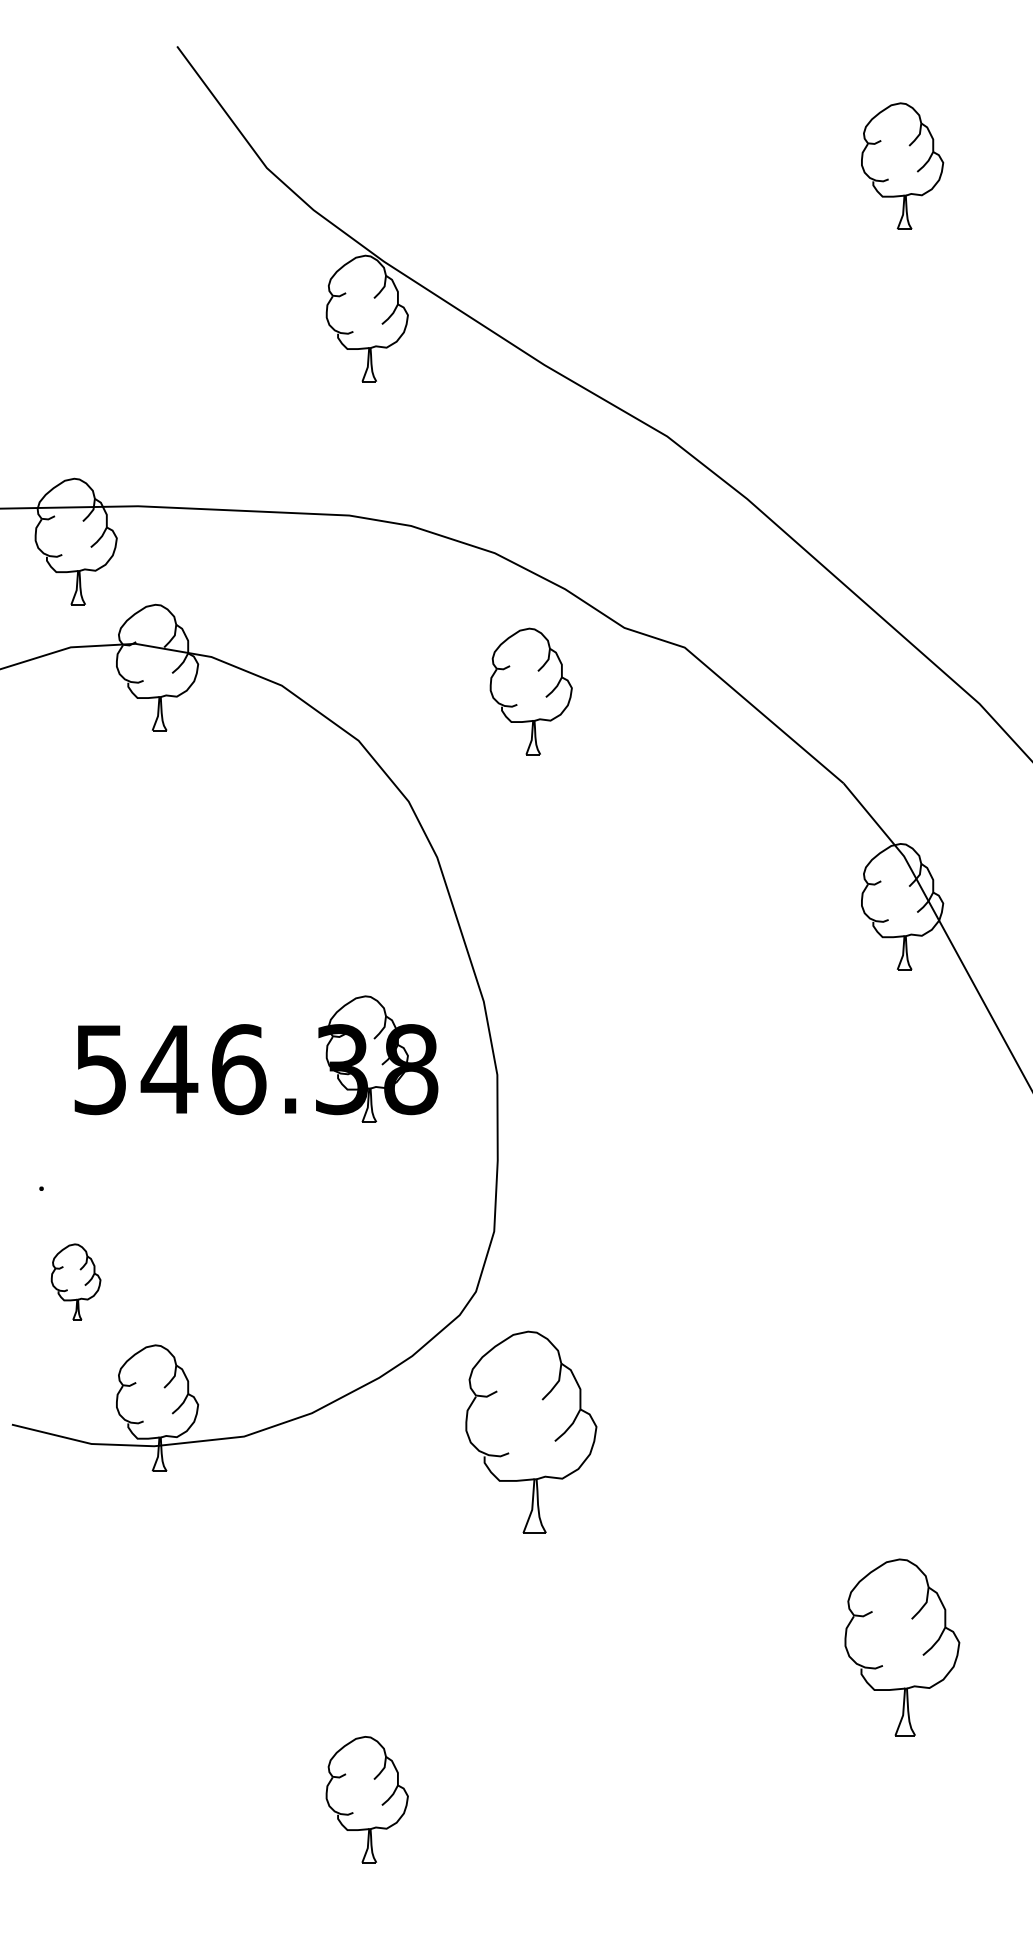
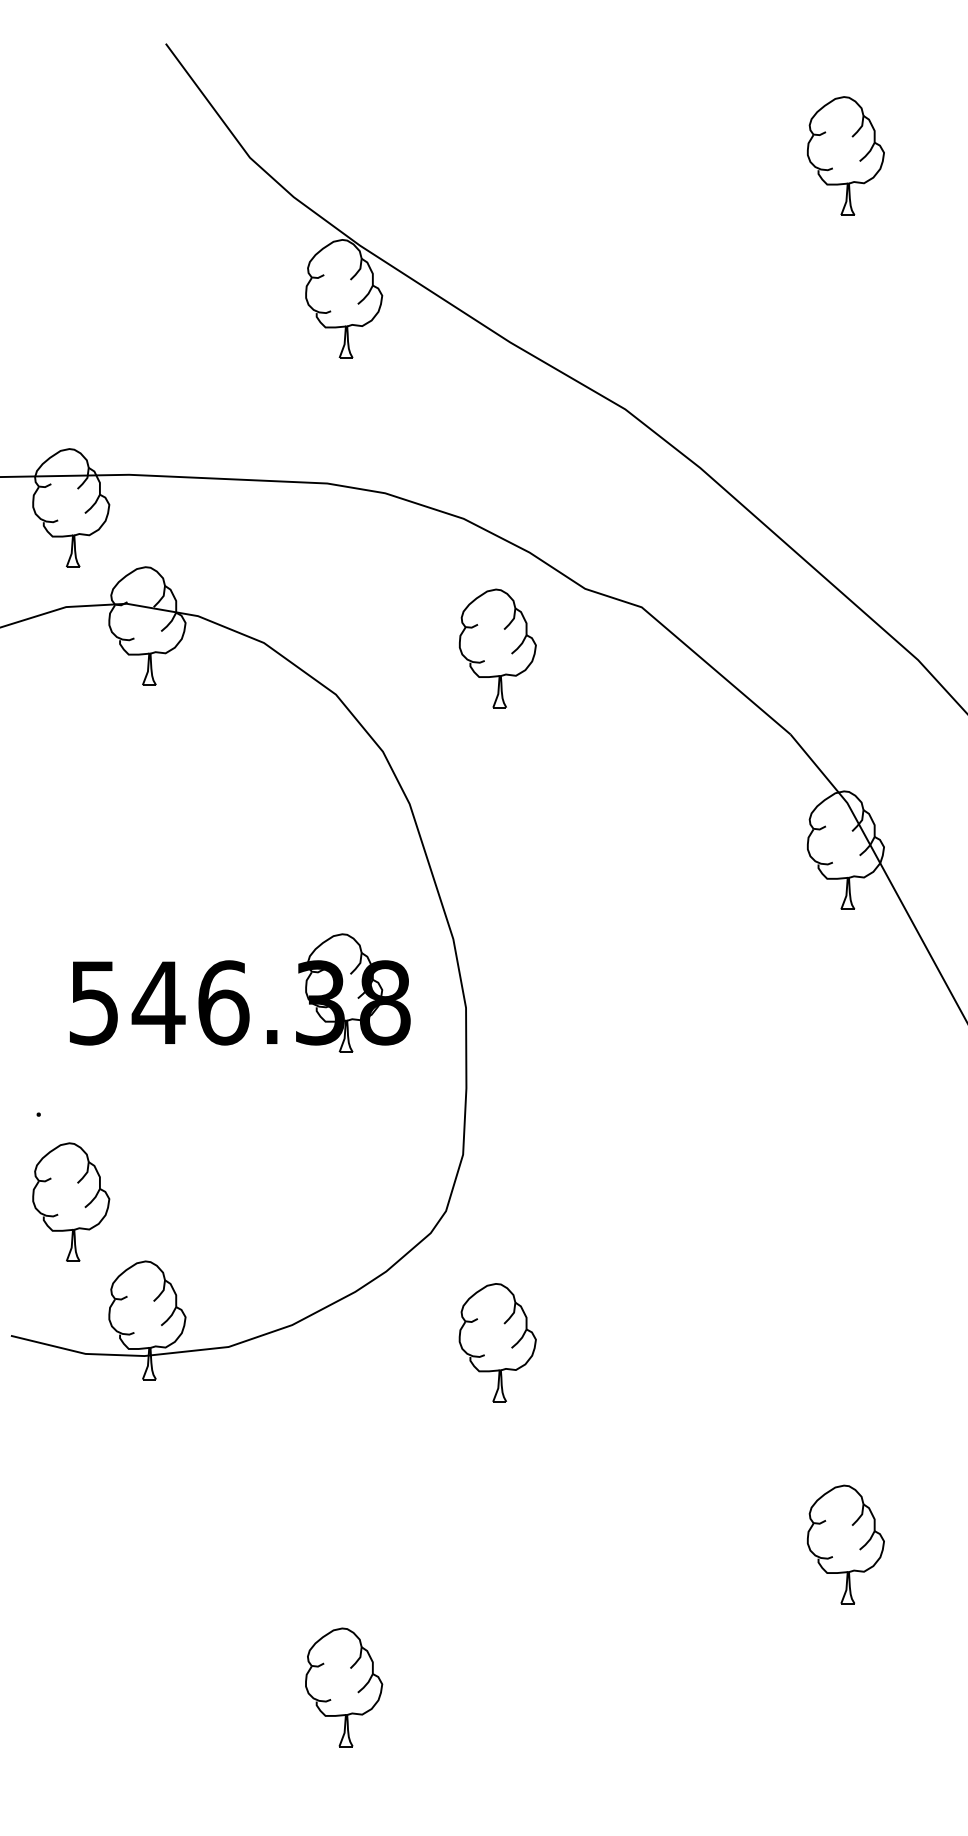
part: (75, 1281) -> (70, 1201), size x1.67
part: (530, 1431) -> (497, 1342), size x0.62
part: (902, 1646) -> (845, 1543), size x0.71

